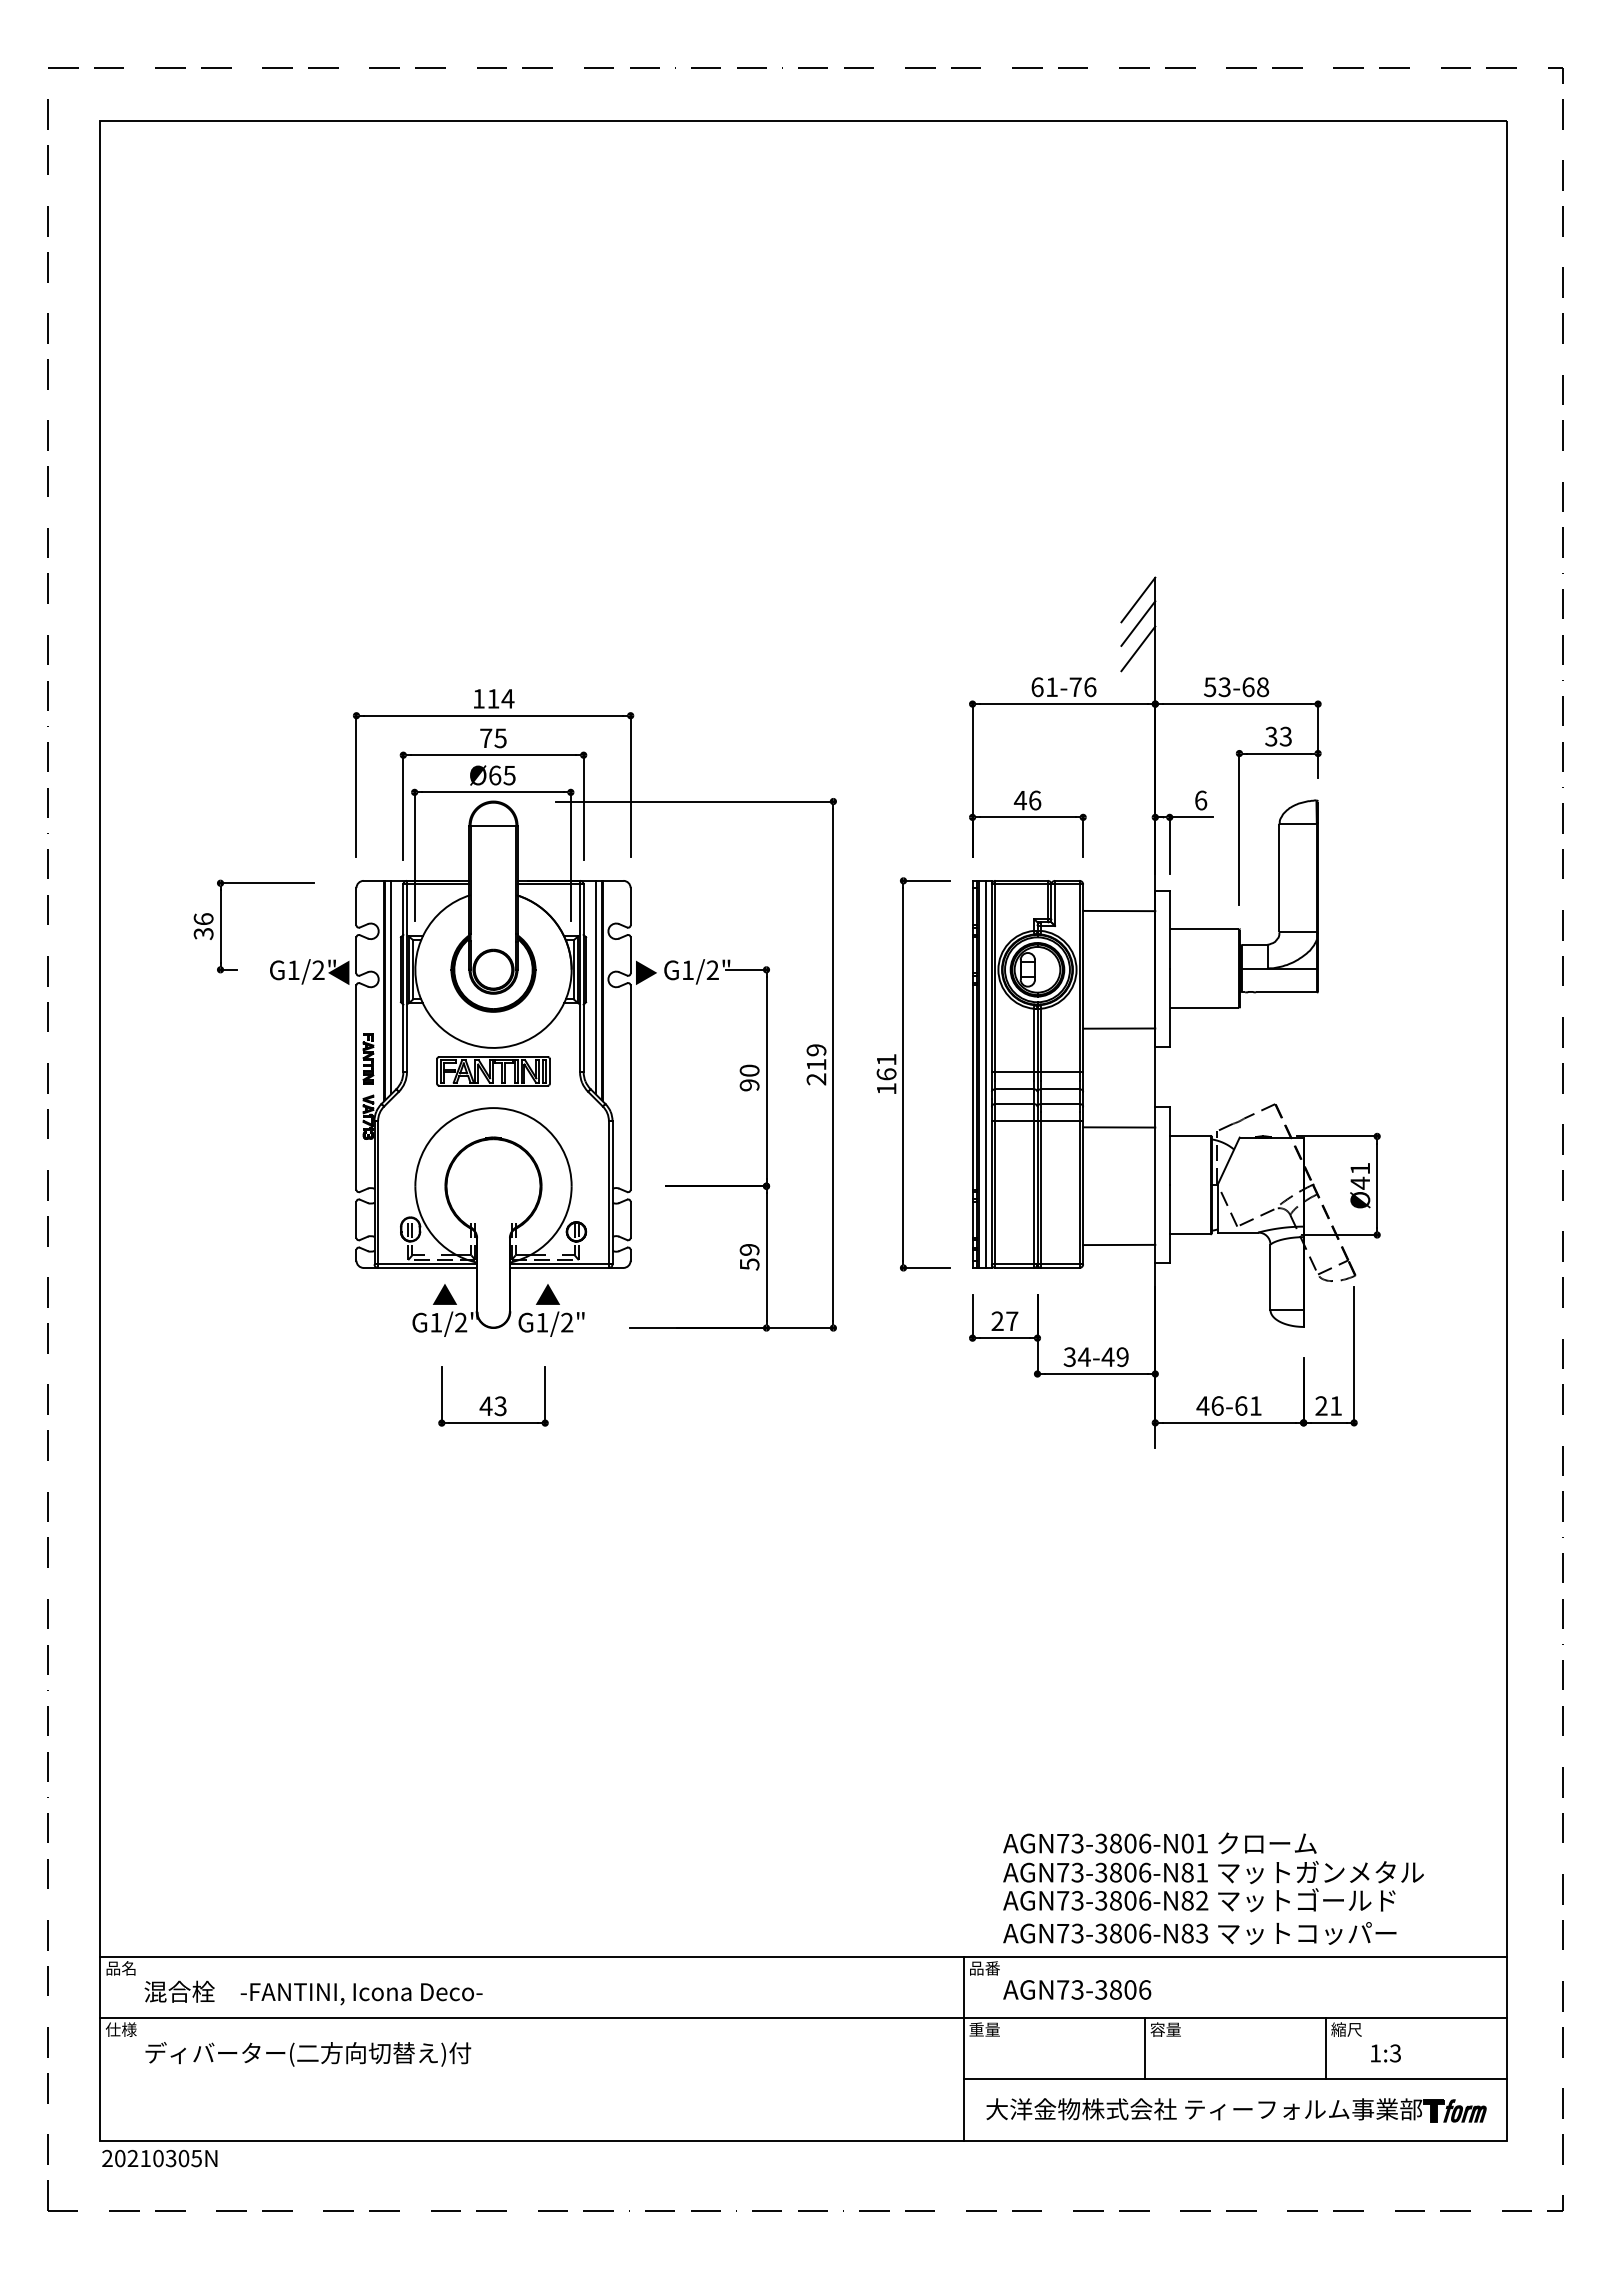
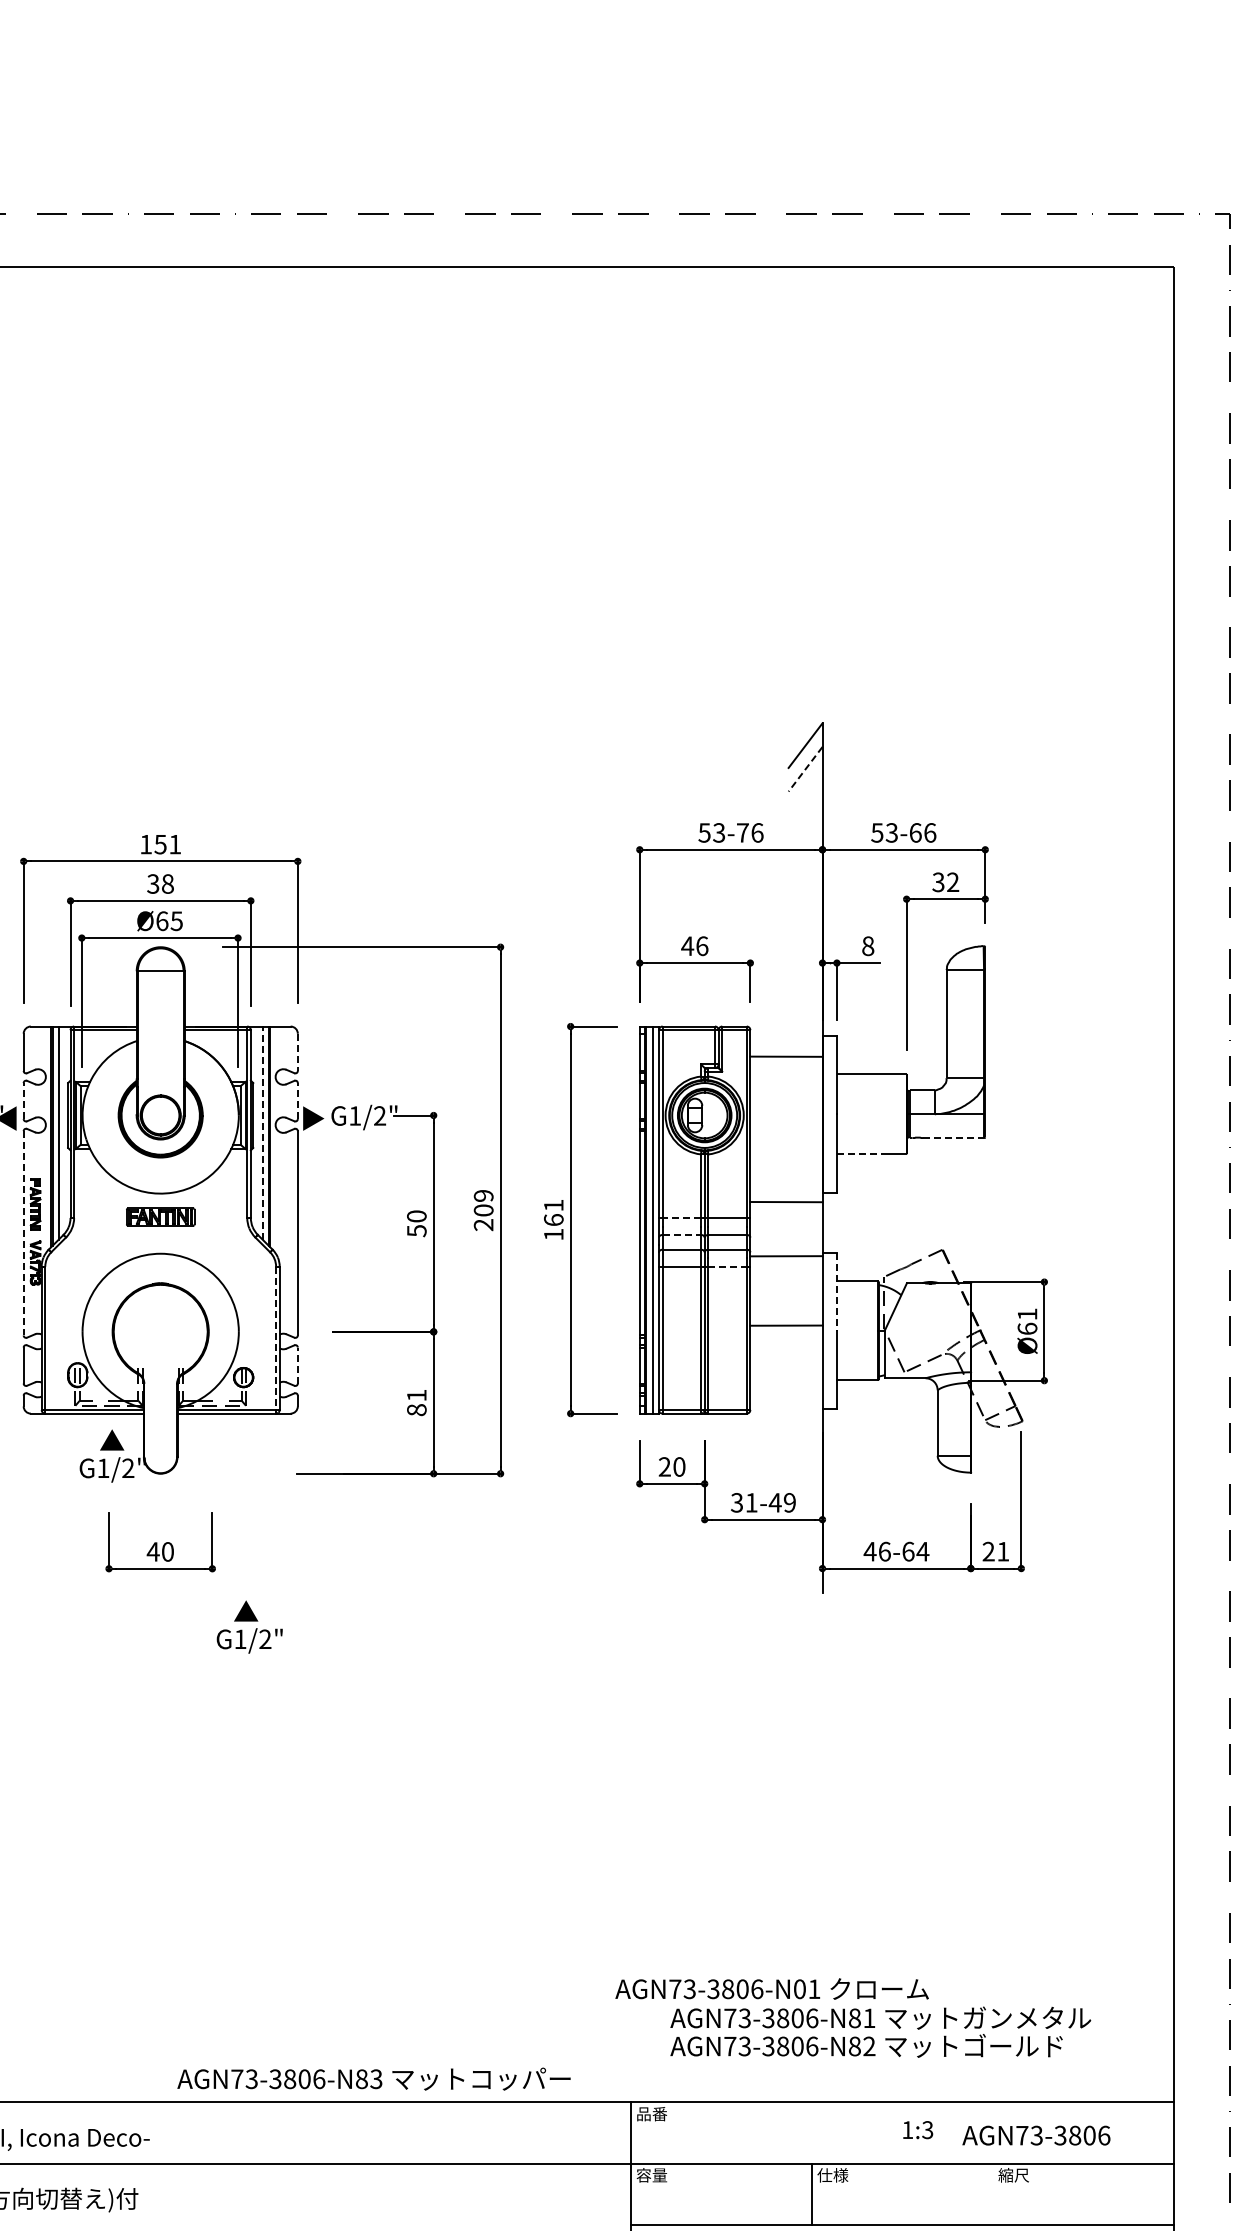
line: (1138, 624) -> (805, 770), solid -> dashed
line: (1138, 648) -> (805, 794), removed
text: (1263, 686) -> (930, 832), 53-68 -> 53-66
text: (1044, 687) -> (711, 833), 61-76 -> 53-76
text: (500, 698) -> (167, 844), 114 -> 151
text: (1285, 736) -> (952, 882), 33 -> 32
text: (493, 738) -> (160, 884), 75 -> 38
text: (1201, 800) -> (868, 946), 6 -> 8
line: (630, 906) -> (297, 1052), solid -> dashed
line: (356, 954) -> (23, 1100), solid -> dashed
line: (630, 954) -> (297, 1100), solid -> dashed
line: (595, 987) -> (262, 1133), solid -> dashed
line: (1286, 992) -> (953, 1138), solid -> dashed
line: (1194, 1008) -> (861, 1154), solid -> dashed
line: (1119, 1028) -> (786, 1256), moved
text: (816, 1064) -> (483, 1210), 219 -> 209
part: (493, 1071) -> (160, 1217), size x0.6
line: (1014, 1072) -> (681, 1218), solid -> dashed
text: (749, 1085) -> (416, 1231), 90 -> 50
line: (356, 1088) -> (23, 1234), solid -> dashed
line: (1015, 1089) -> (682, 1235), solid -> dashed
line: (1060, 1121) -> (727, 1267), solid -> dashed
line: (1119, 1127) -> (786, 1202), moved
line: (1169, 1146) -> (836, 1292), solid -> dashed
text: (1360, 1182) -> (1027, 1328), Ø41 -> Ø61
line: (608, 1192) -> (275, 1338), solid -> dashed
line: (630, 1219) -> (297, 1365), solid -> dashed
line: (1119, 1244) -> (786, 1325), moved
text: (749, 1257) -> (416, 1403), 59 -> 81
text: (551, 1310) -> (249, 1627), moved
text: (1012, 1321) -> (679, 1467), 27 -> 20
text: (1083, 1356) -> (750, 1502), 34-49 -> 31-49
text: (500, 1405) -> (167, 1551), 43 -> 40
text: (1255, 1405) -> (922, 1551), 46-61 -> 46-64
text: (1159, 1843) -> (771, 1989), moved
text: (1199, 1933) -> (373, 2079), moved
text: (1077, 1989) -> (1036, 2135), moved
text: (976, 2029) -> (643, 2175), 重量 -> 容量
text: (1165, 2029) -> (832, 2175), 容量 -> 仕様
line: (1325, 2048) -> (992, 2194), removed
text: (1385, 2053) -> (917, 2130), moved

